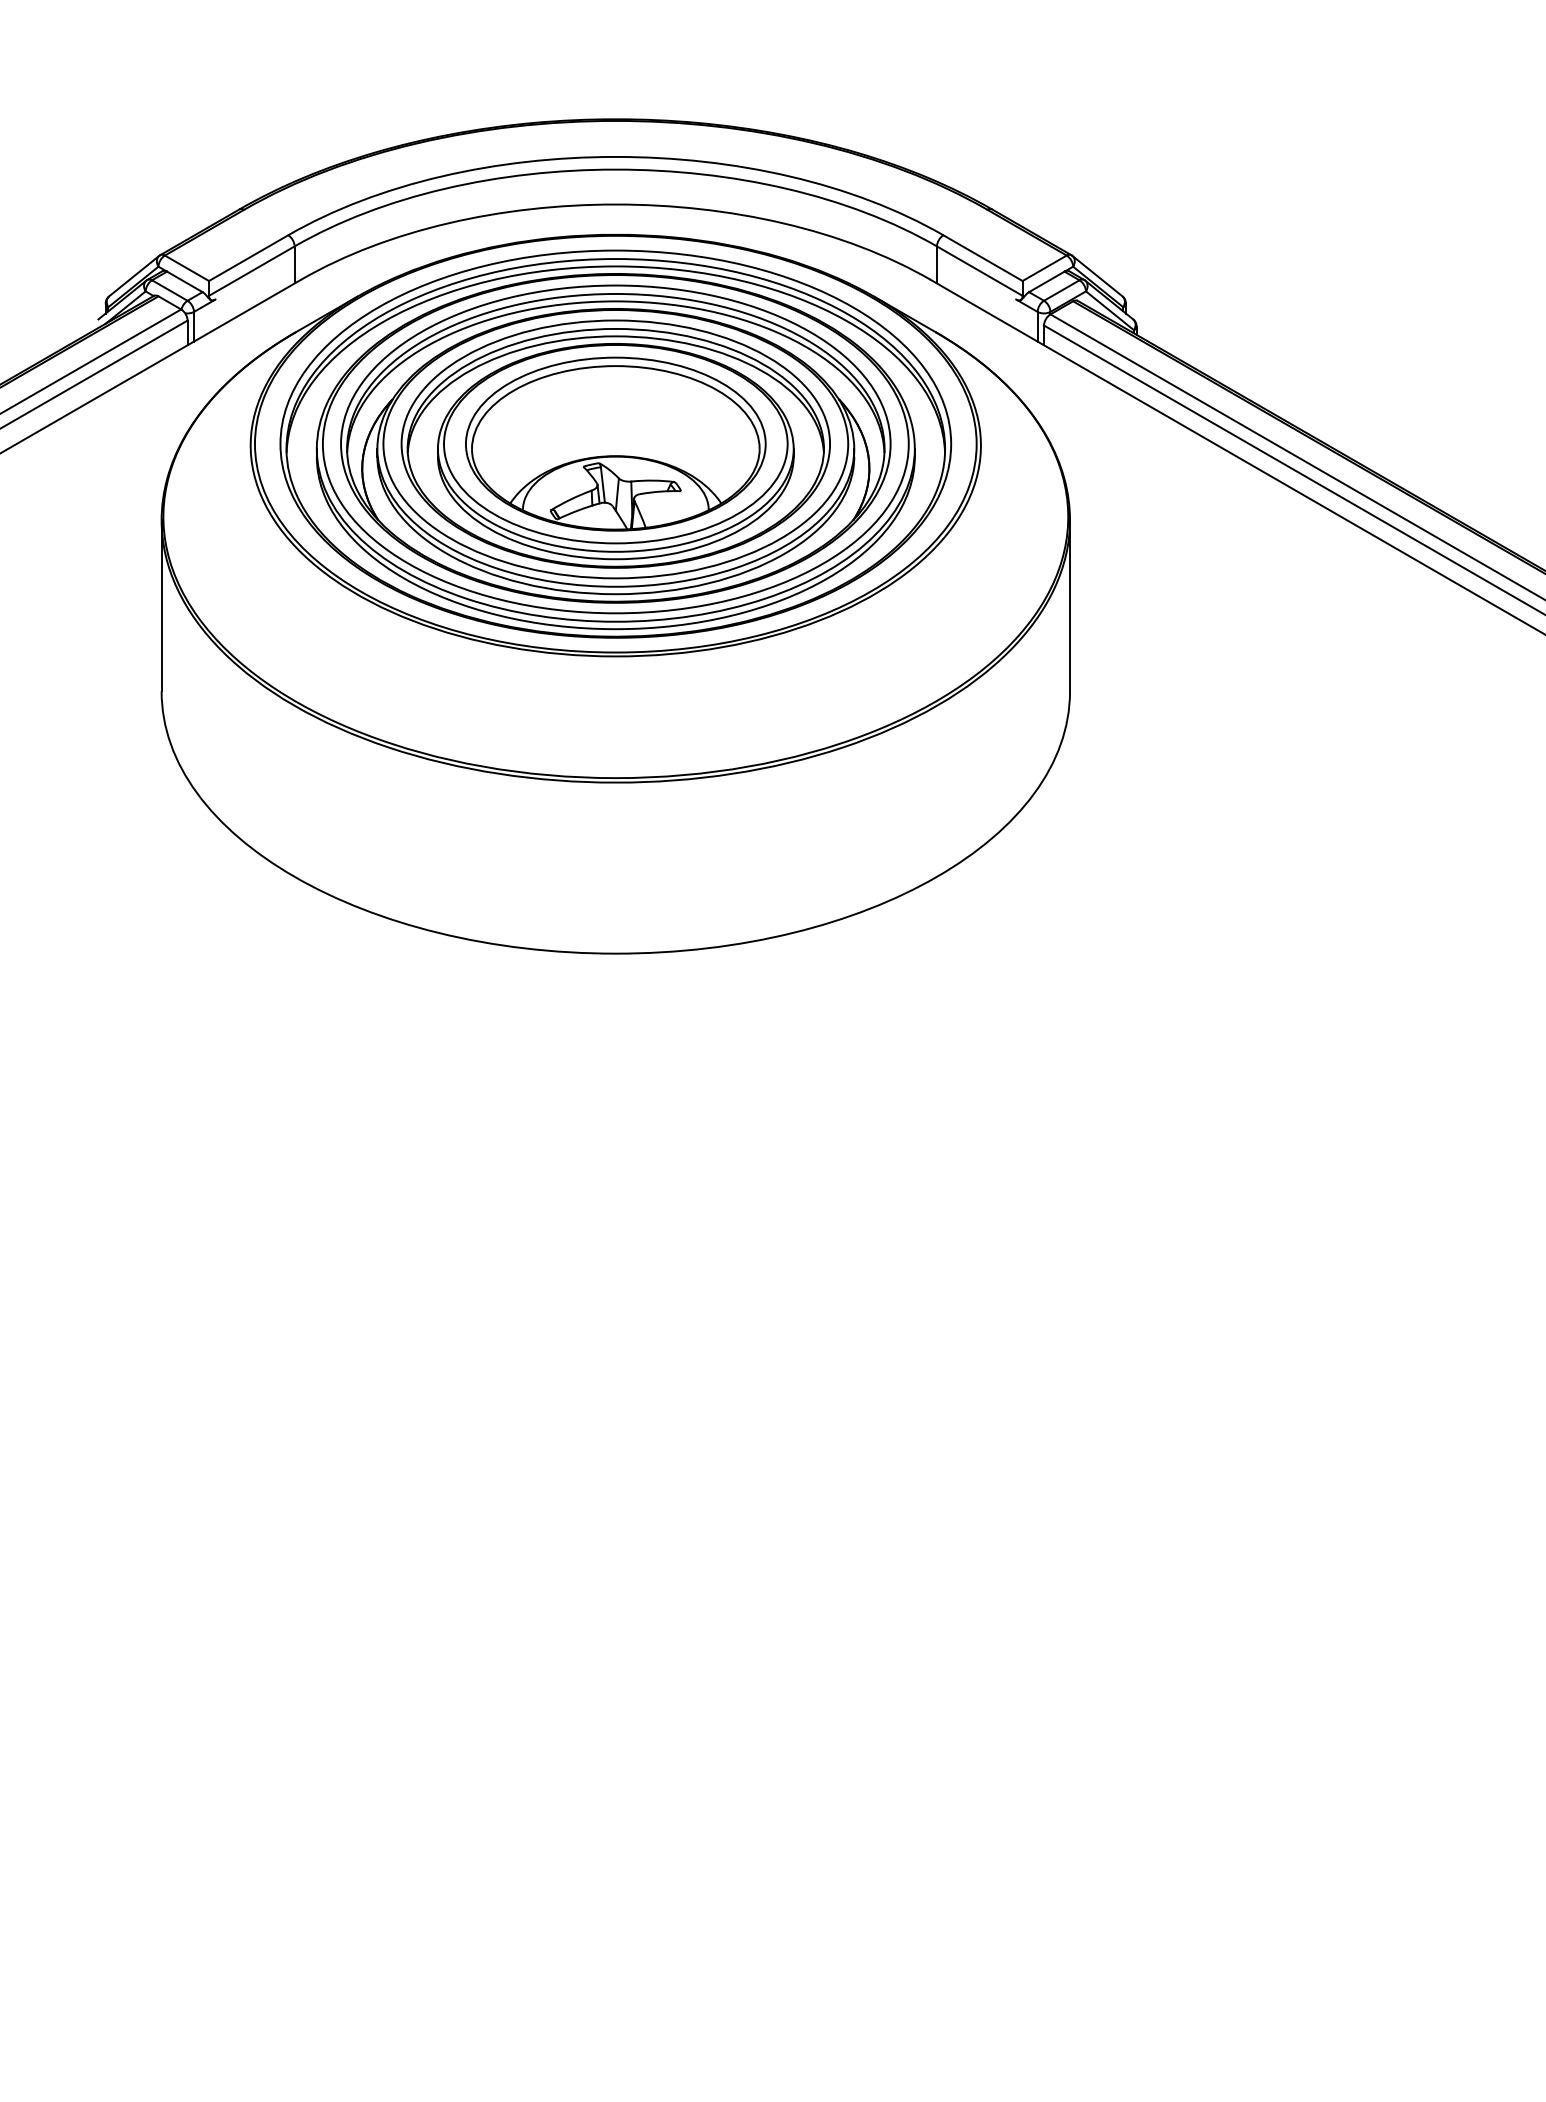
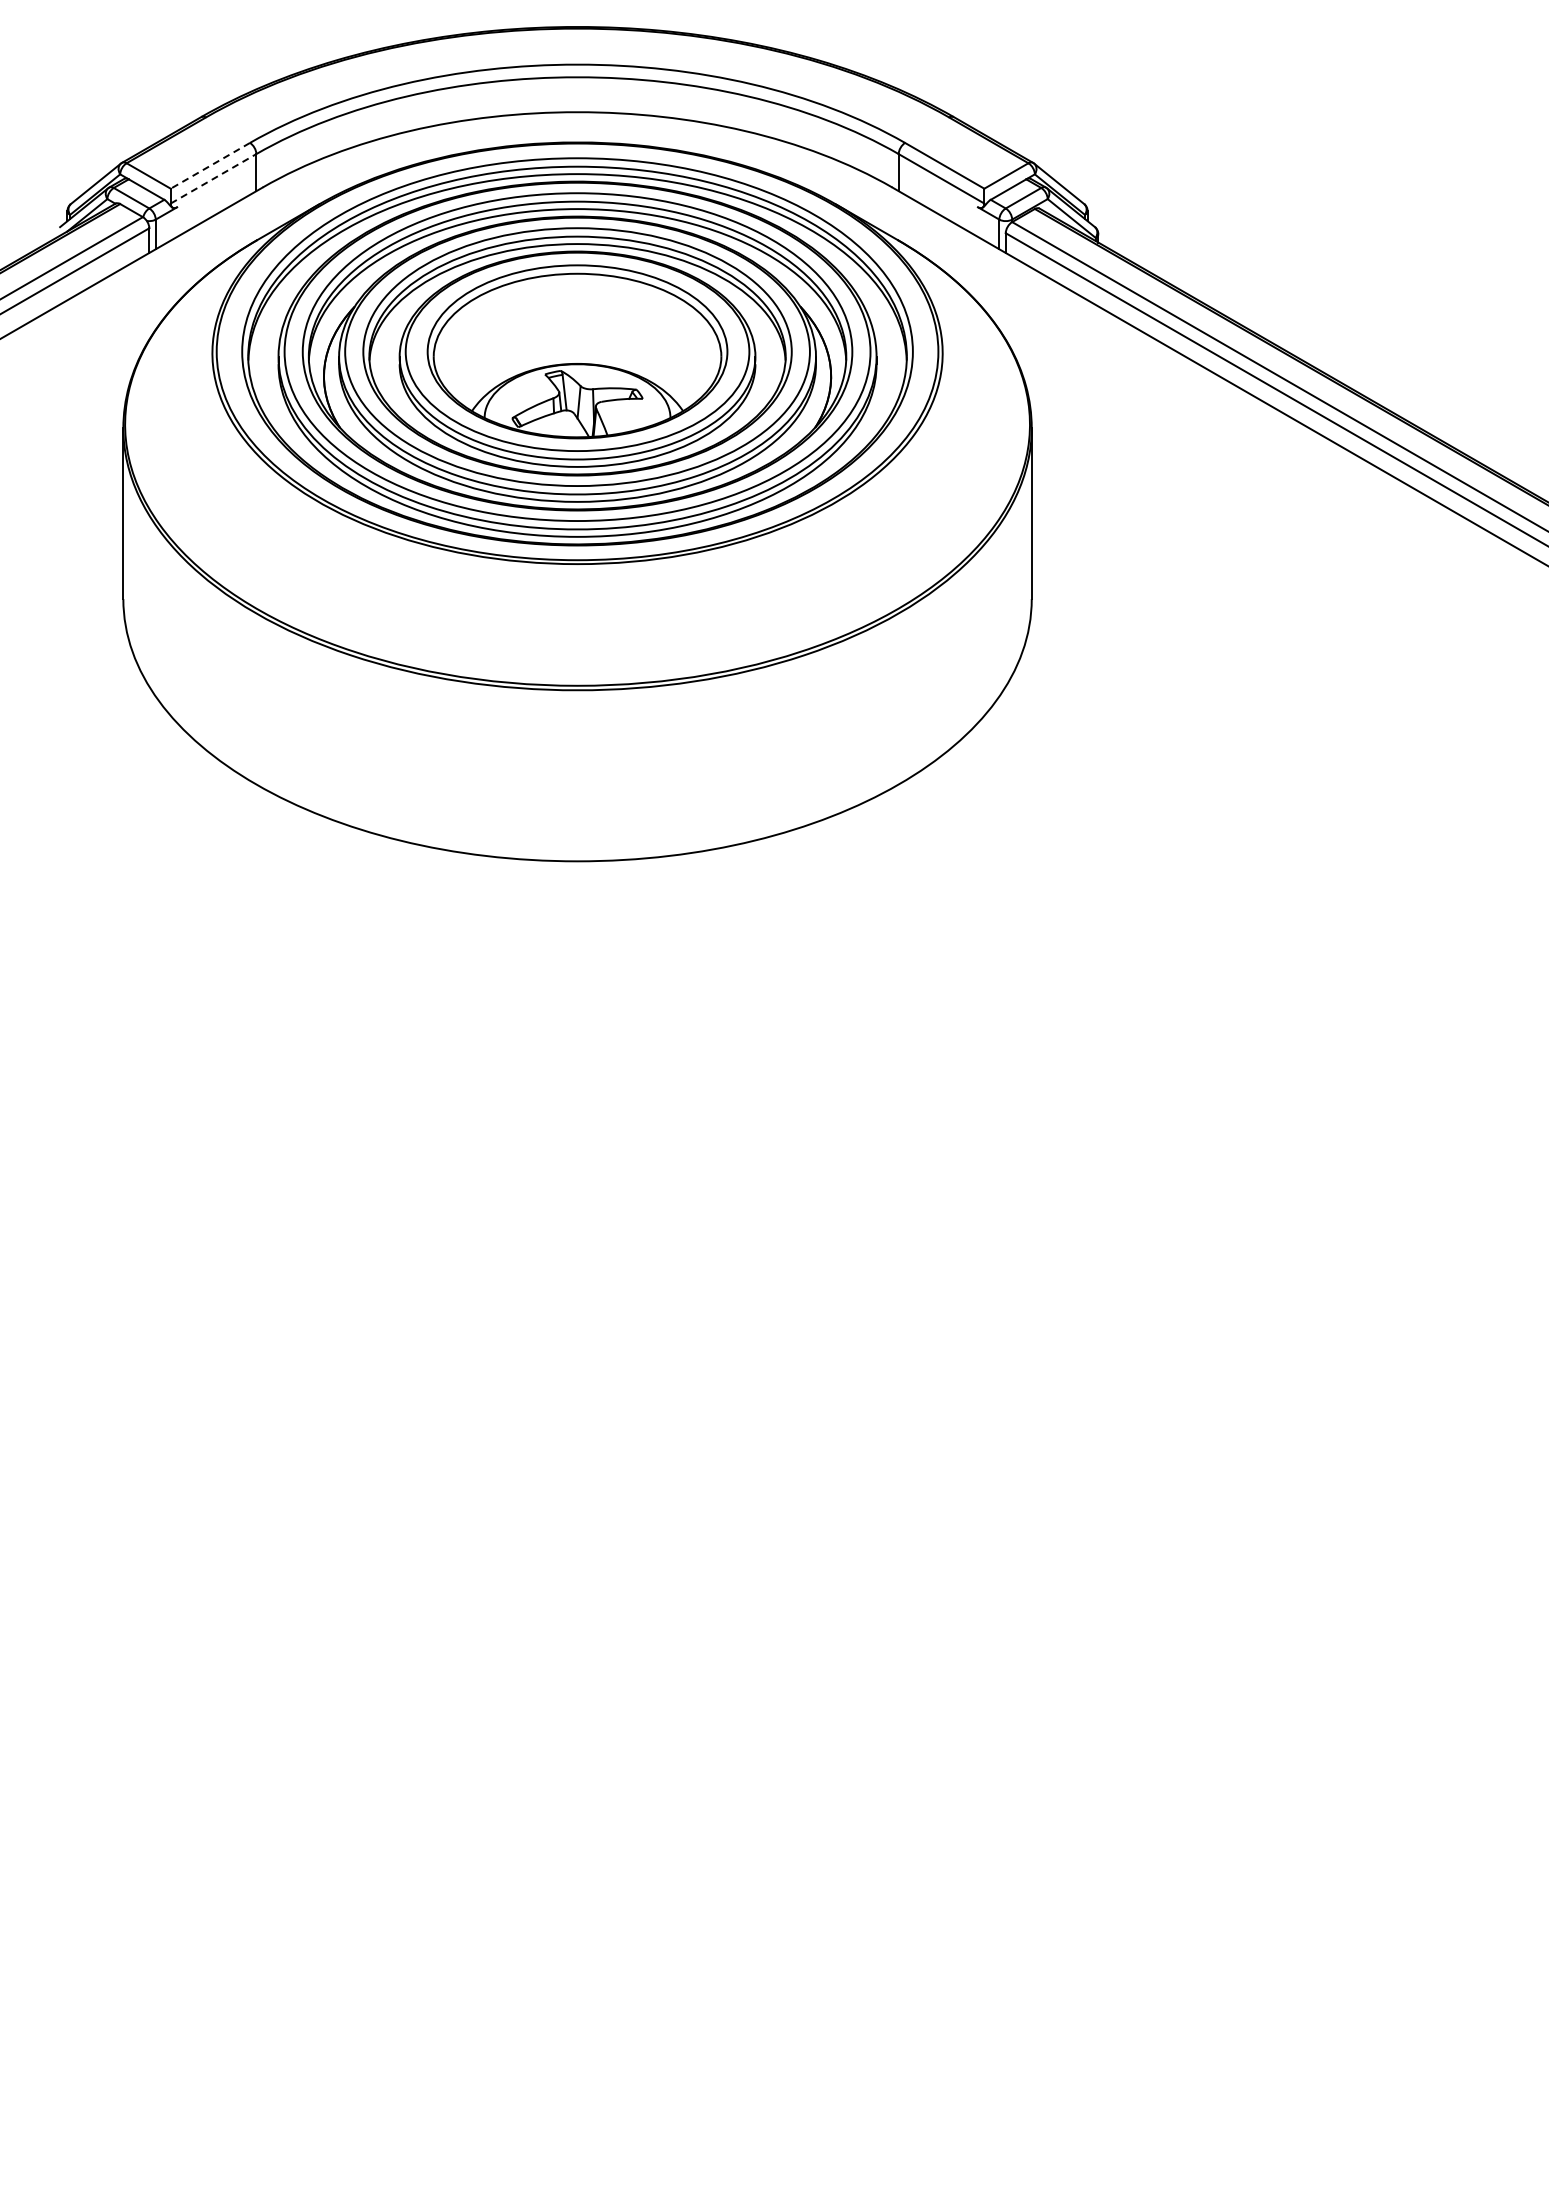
line: (248, 257) -> (210, 165), solid -> dashed
line: (252, 270) -> (214, 178), solid -> dashed

